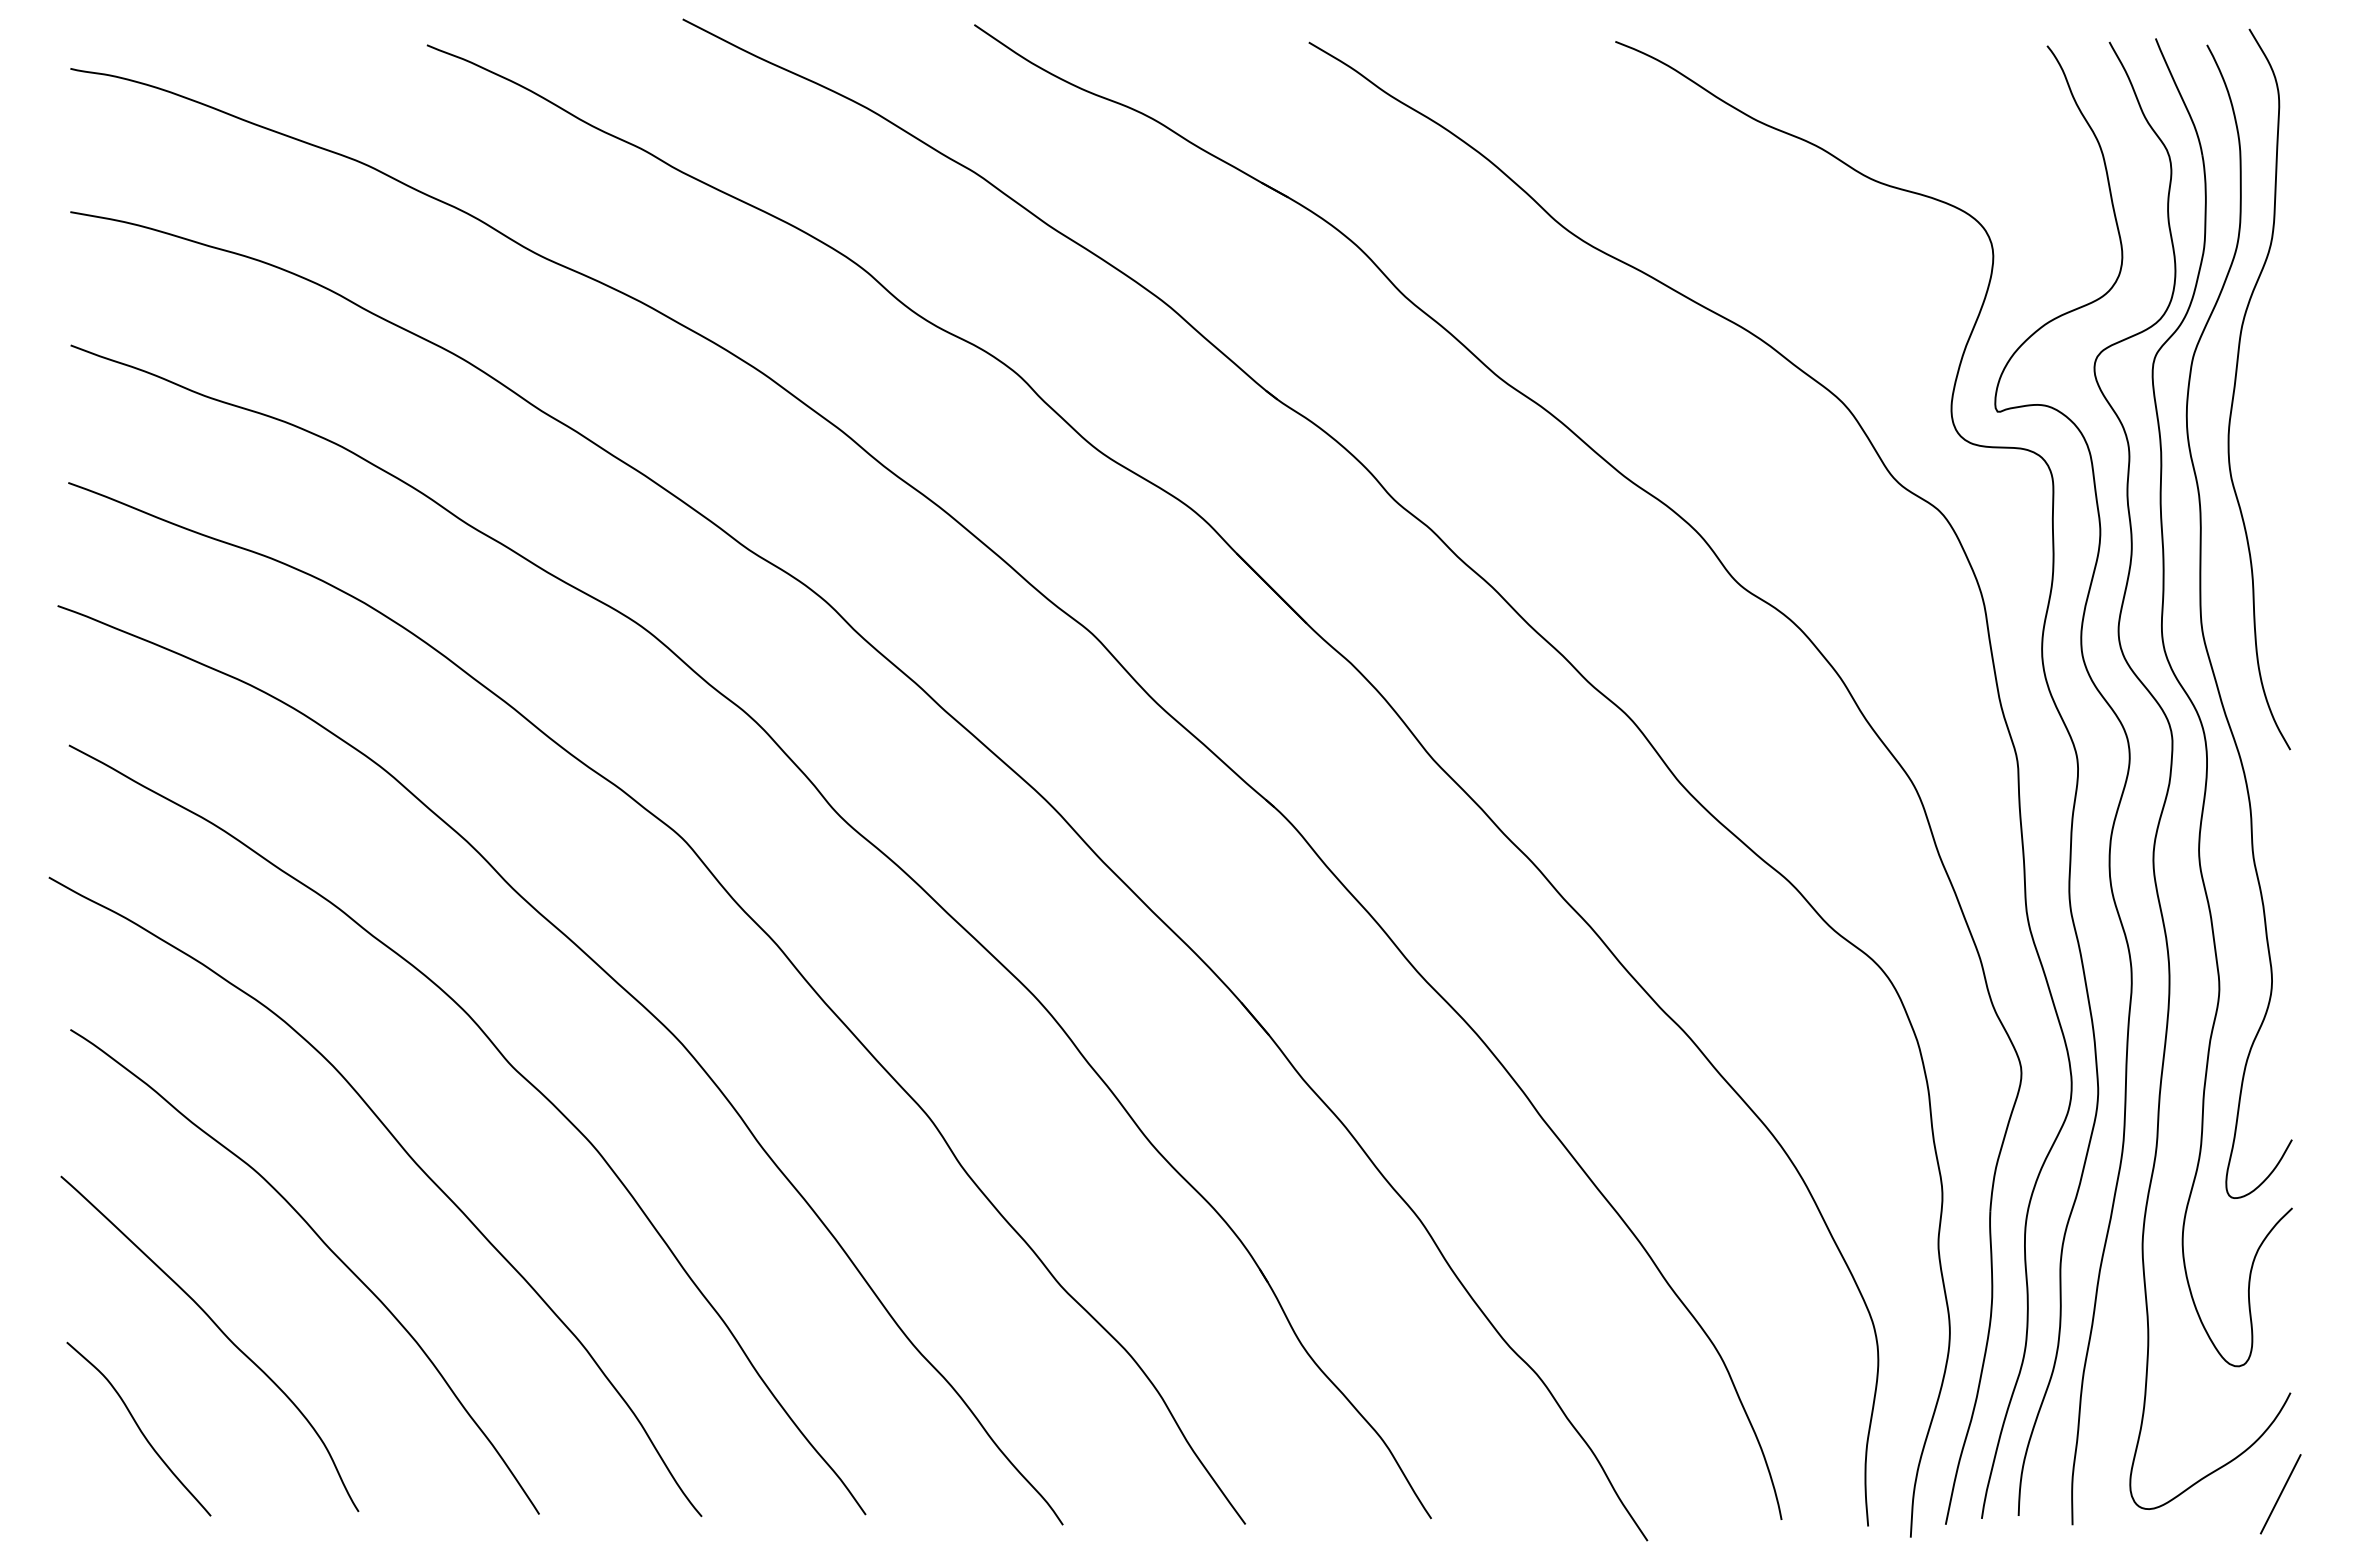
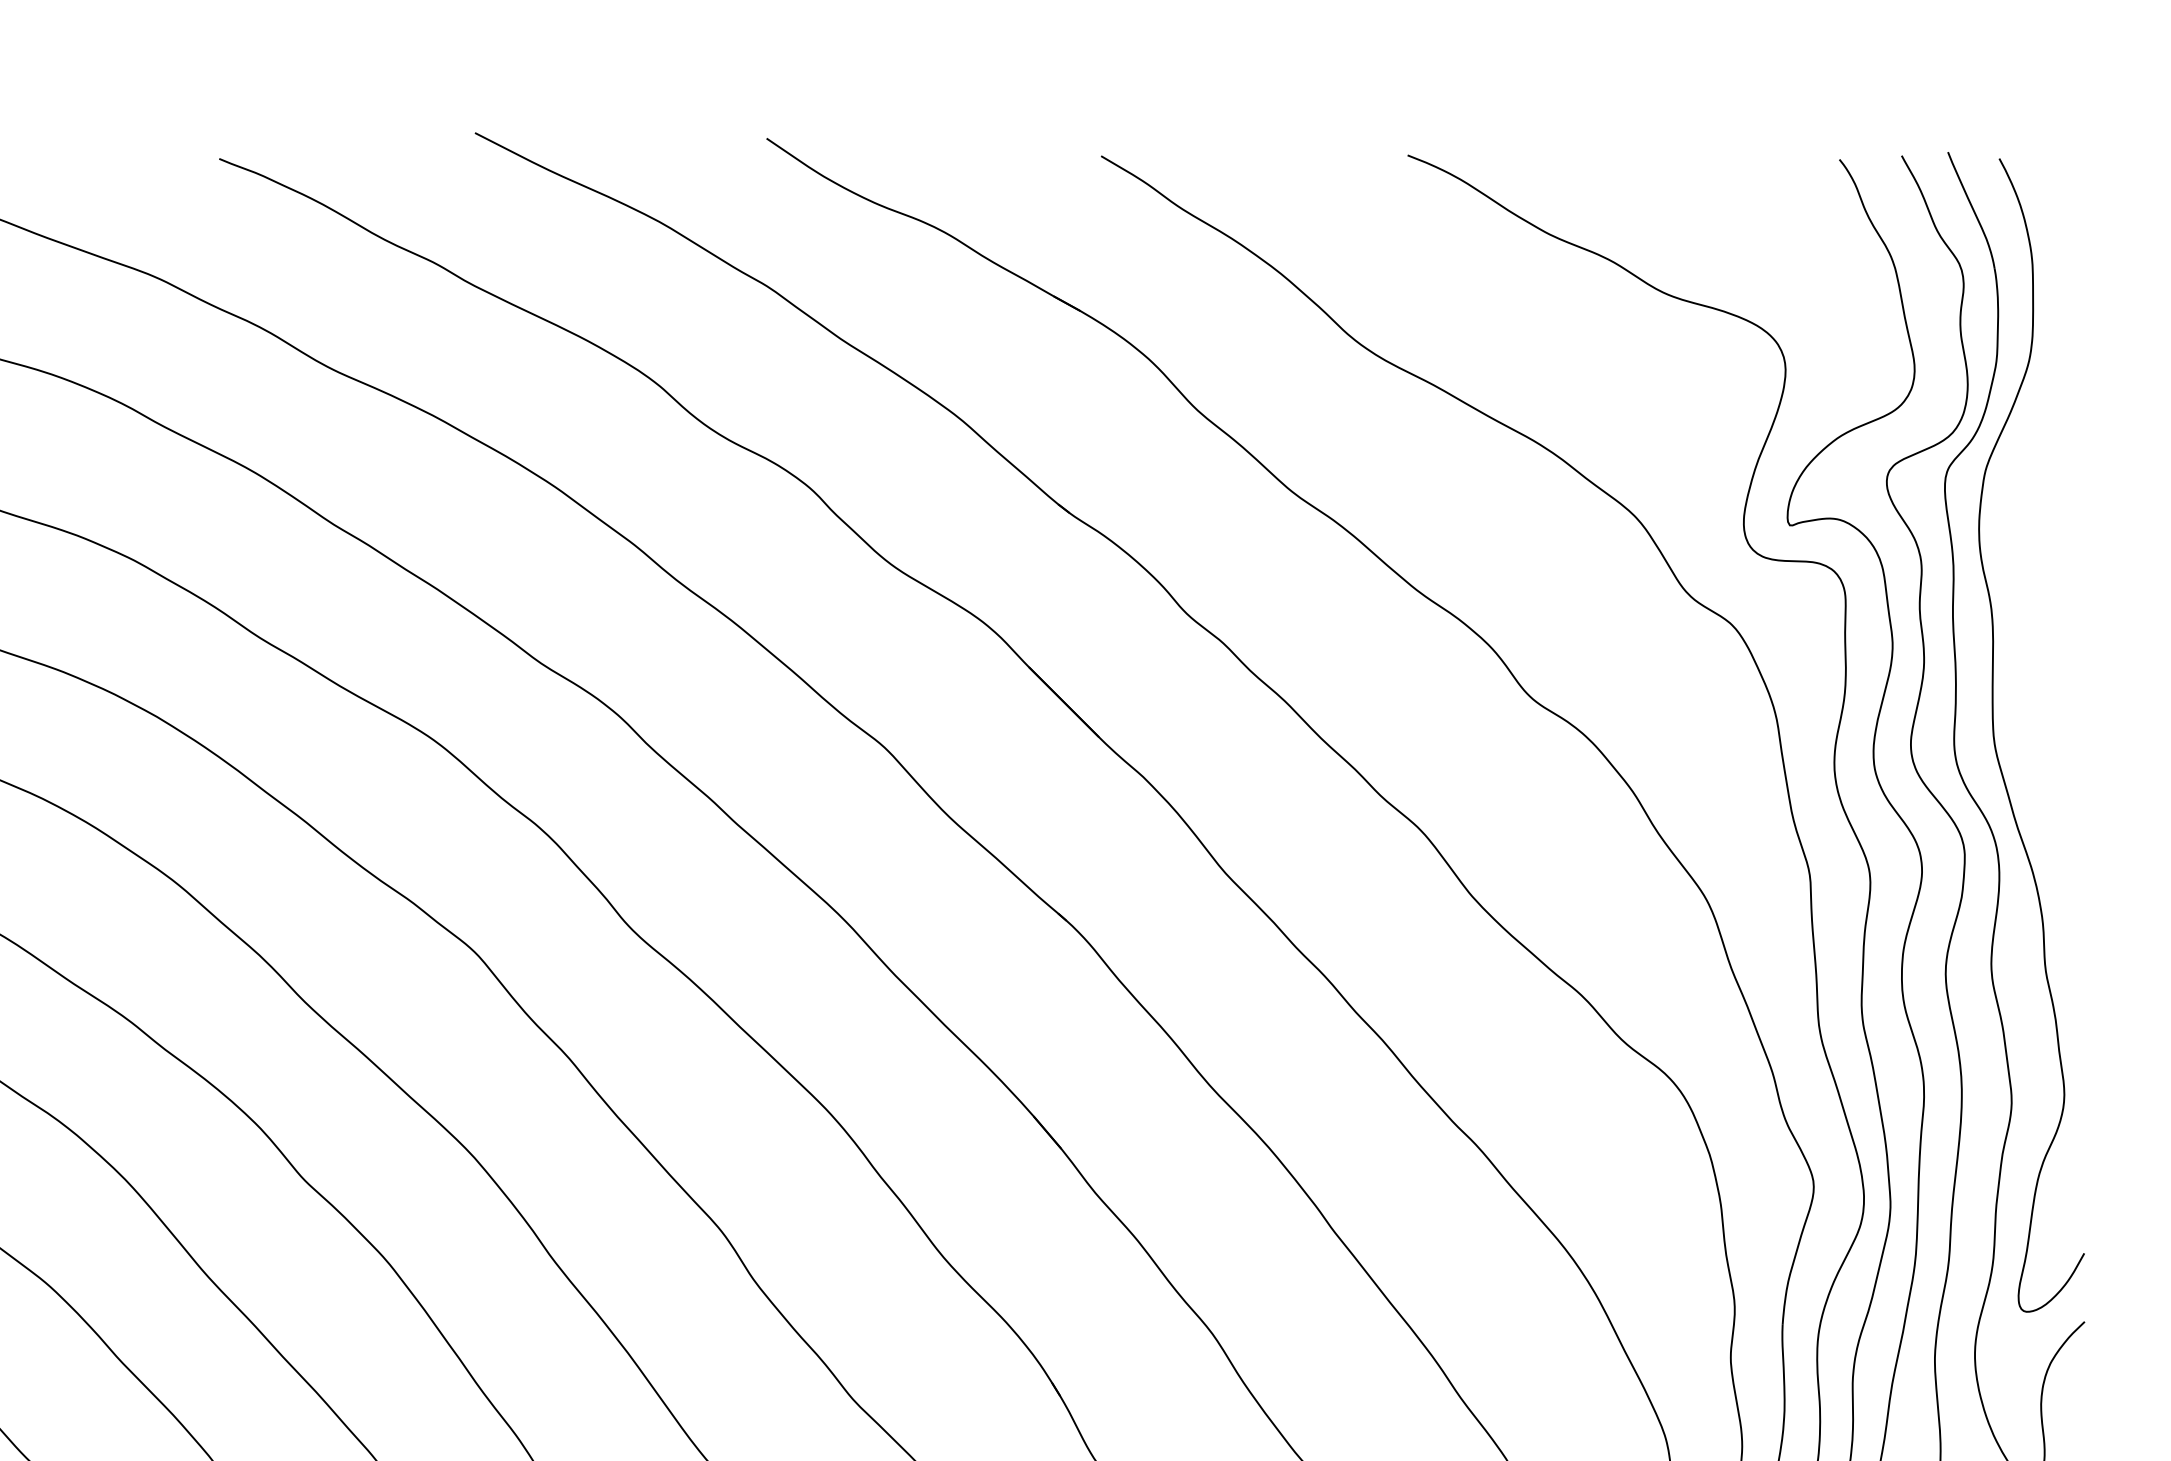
curve: (2235, 389) -> (2027, 503), removed

